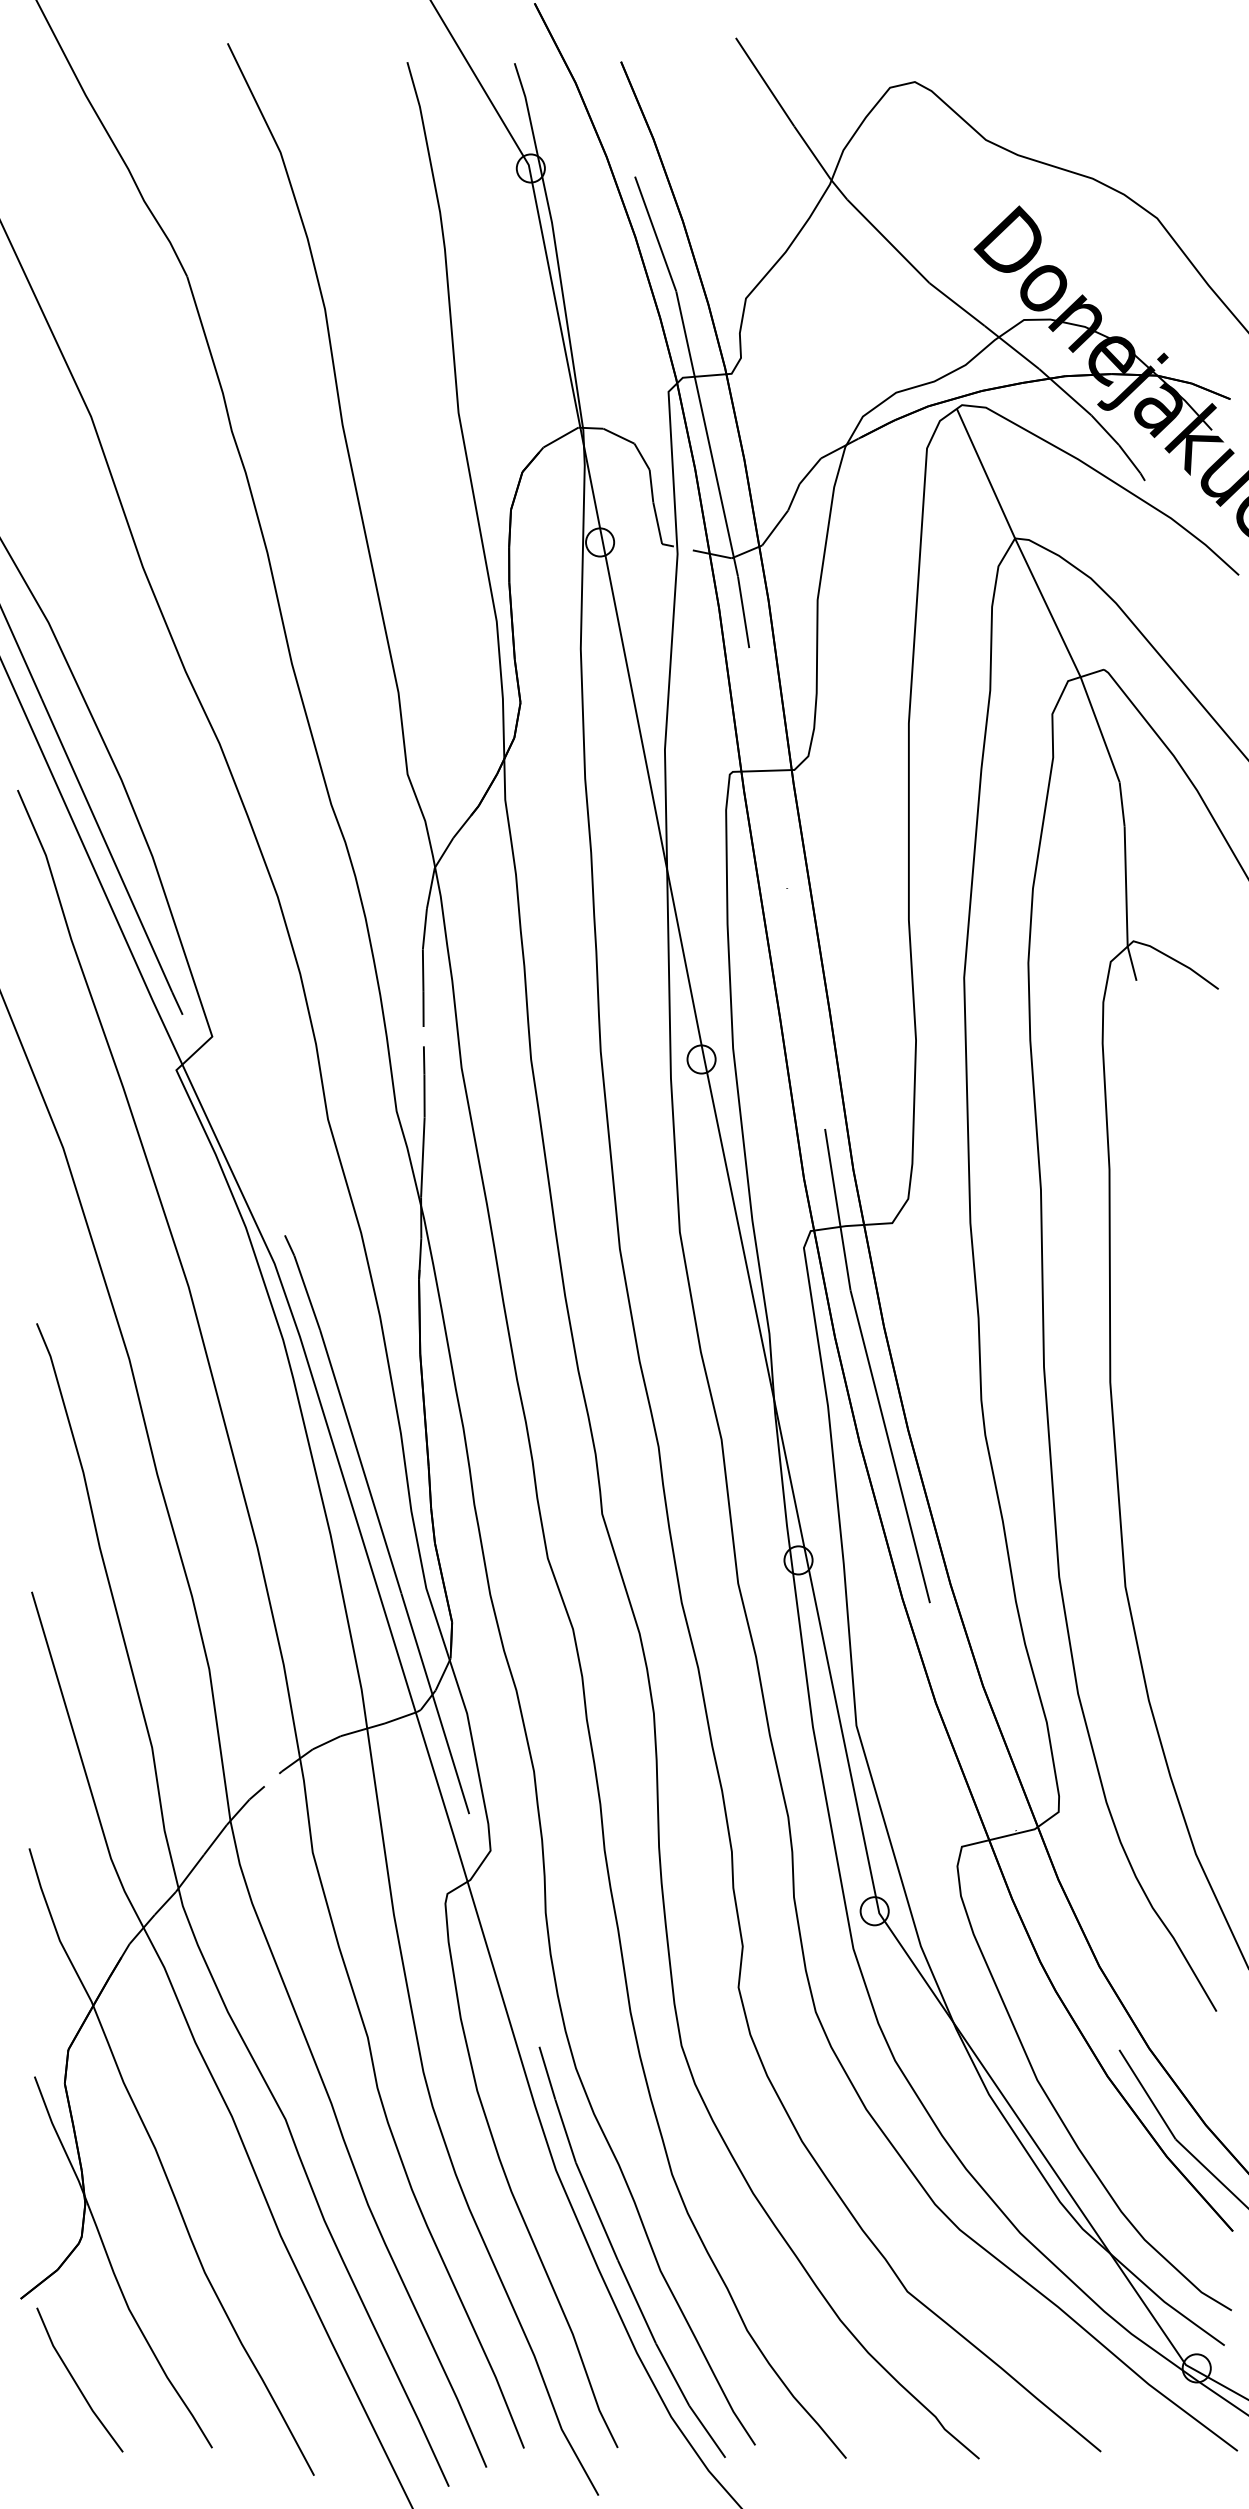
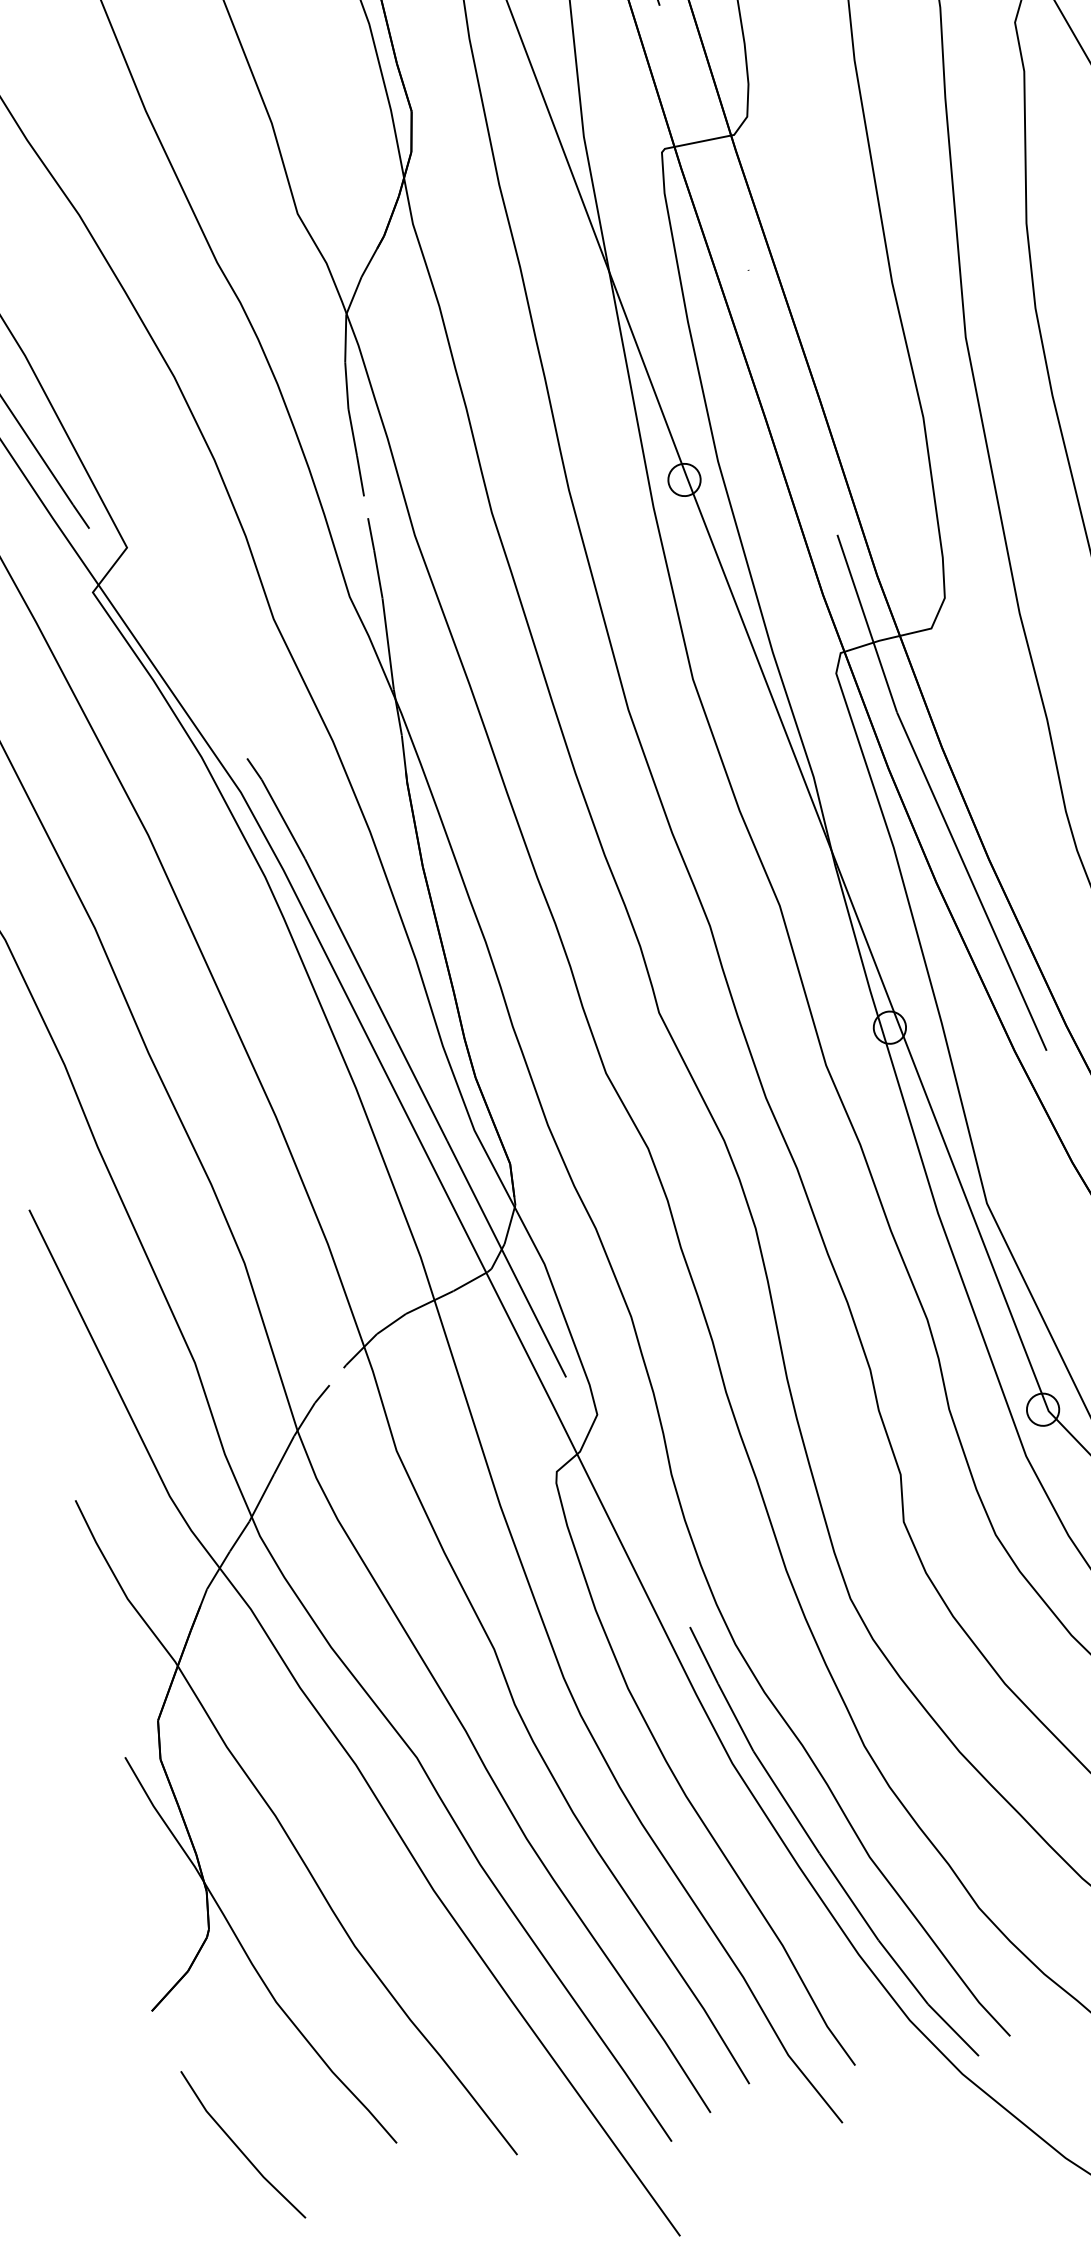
line: (75, 2380) -> (238, 2146), moved

